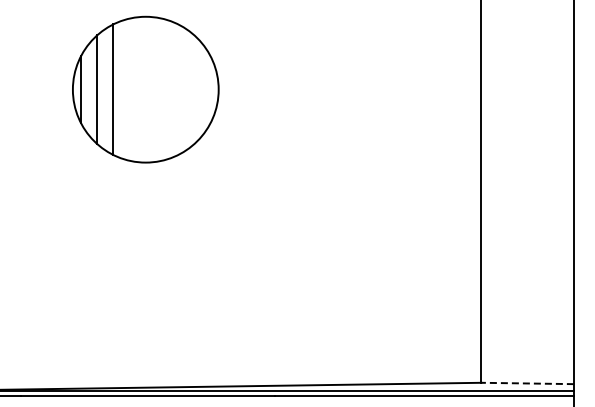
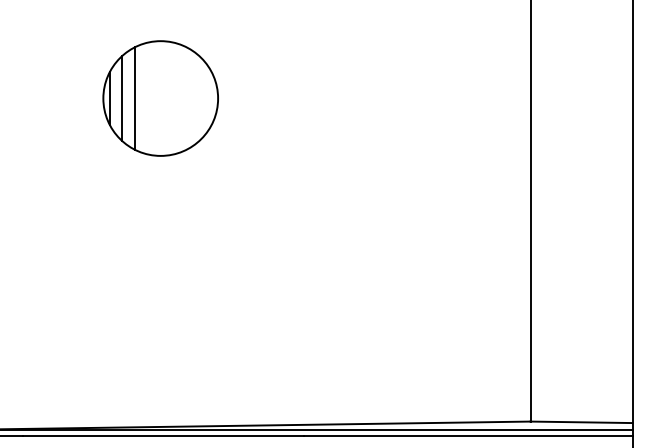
part: (145, 89) -> (160, 98), size x0.71
line: (527, 383) -> (581, 422), dashed -> solid

